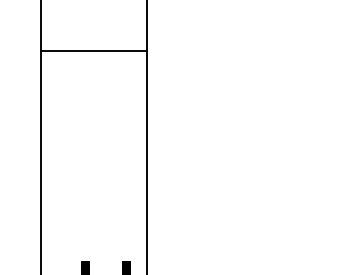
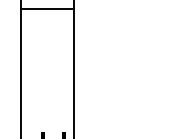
line: (93, 52) -> (47, 9), moved

